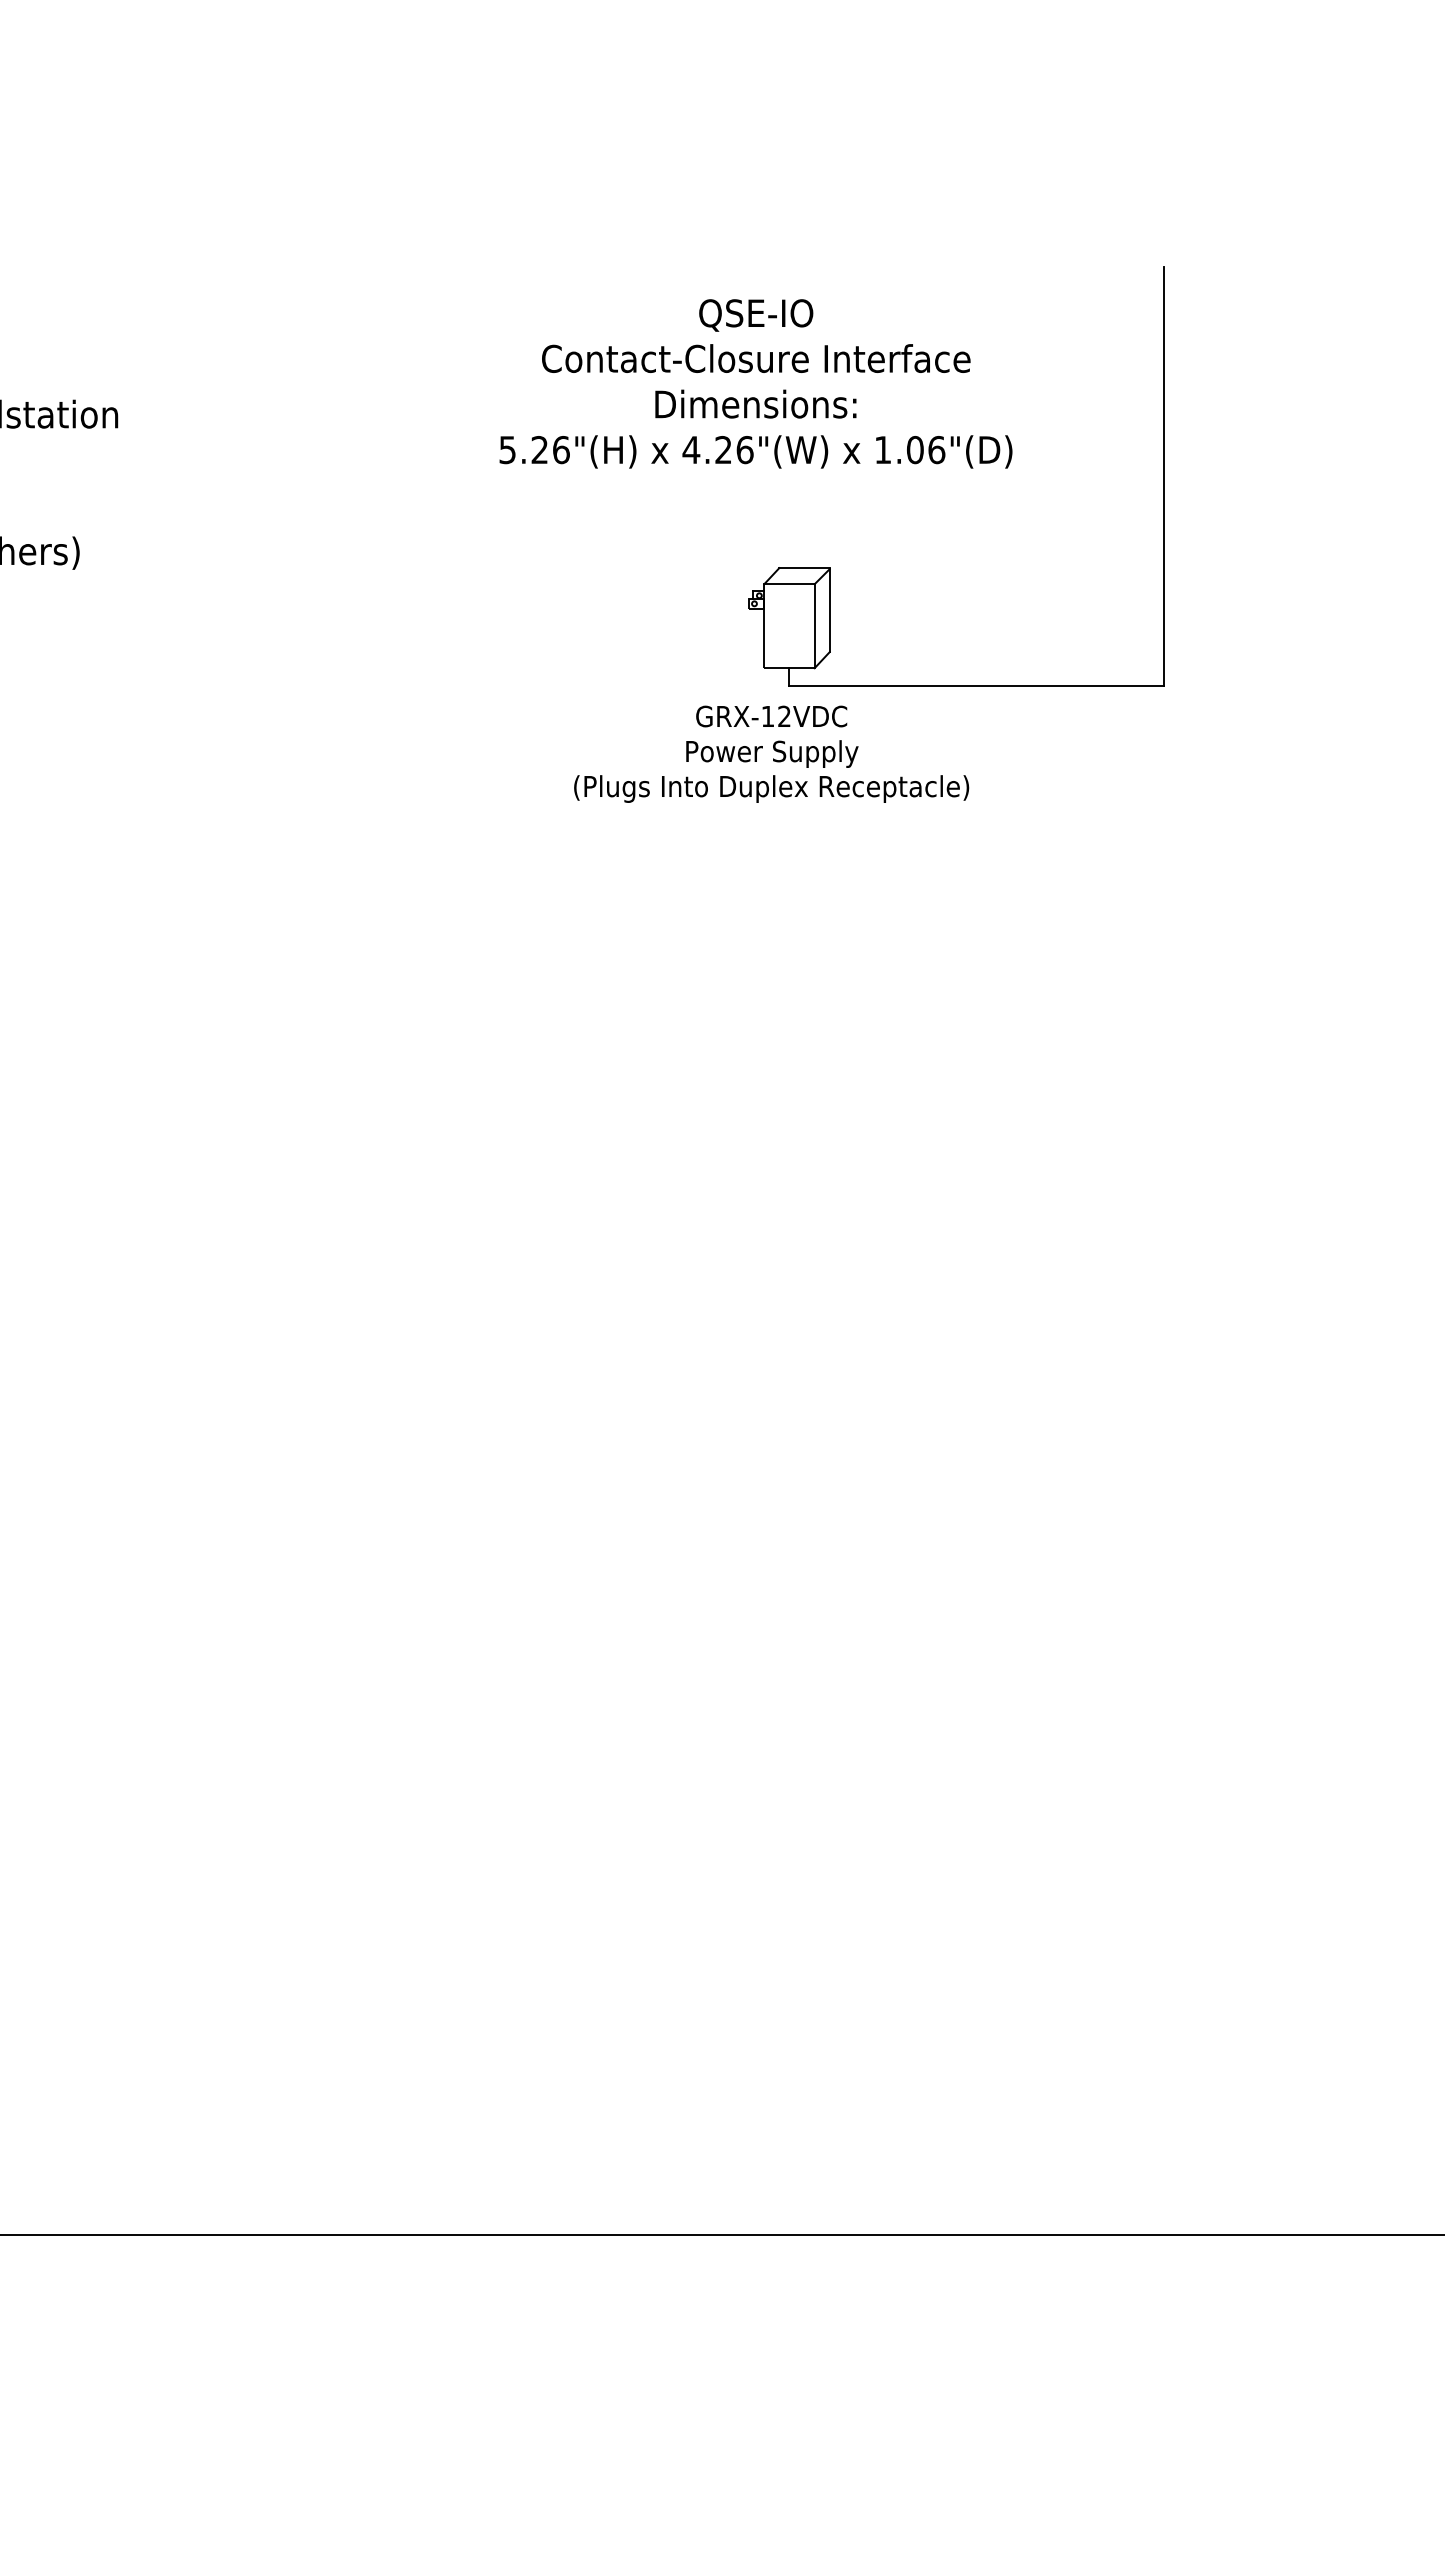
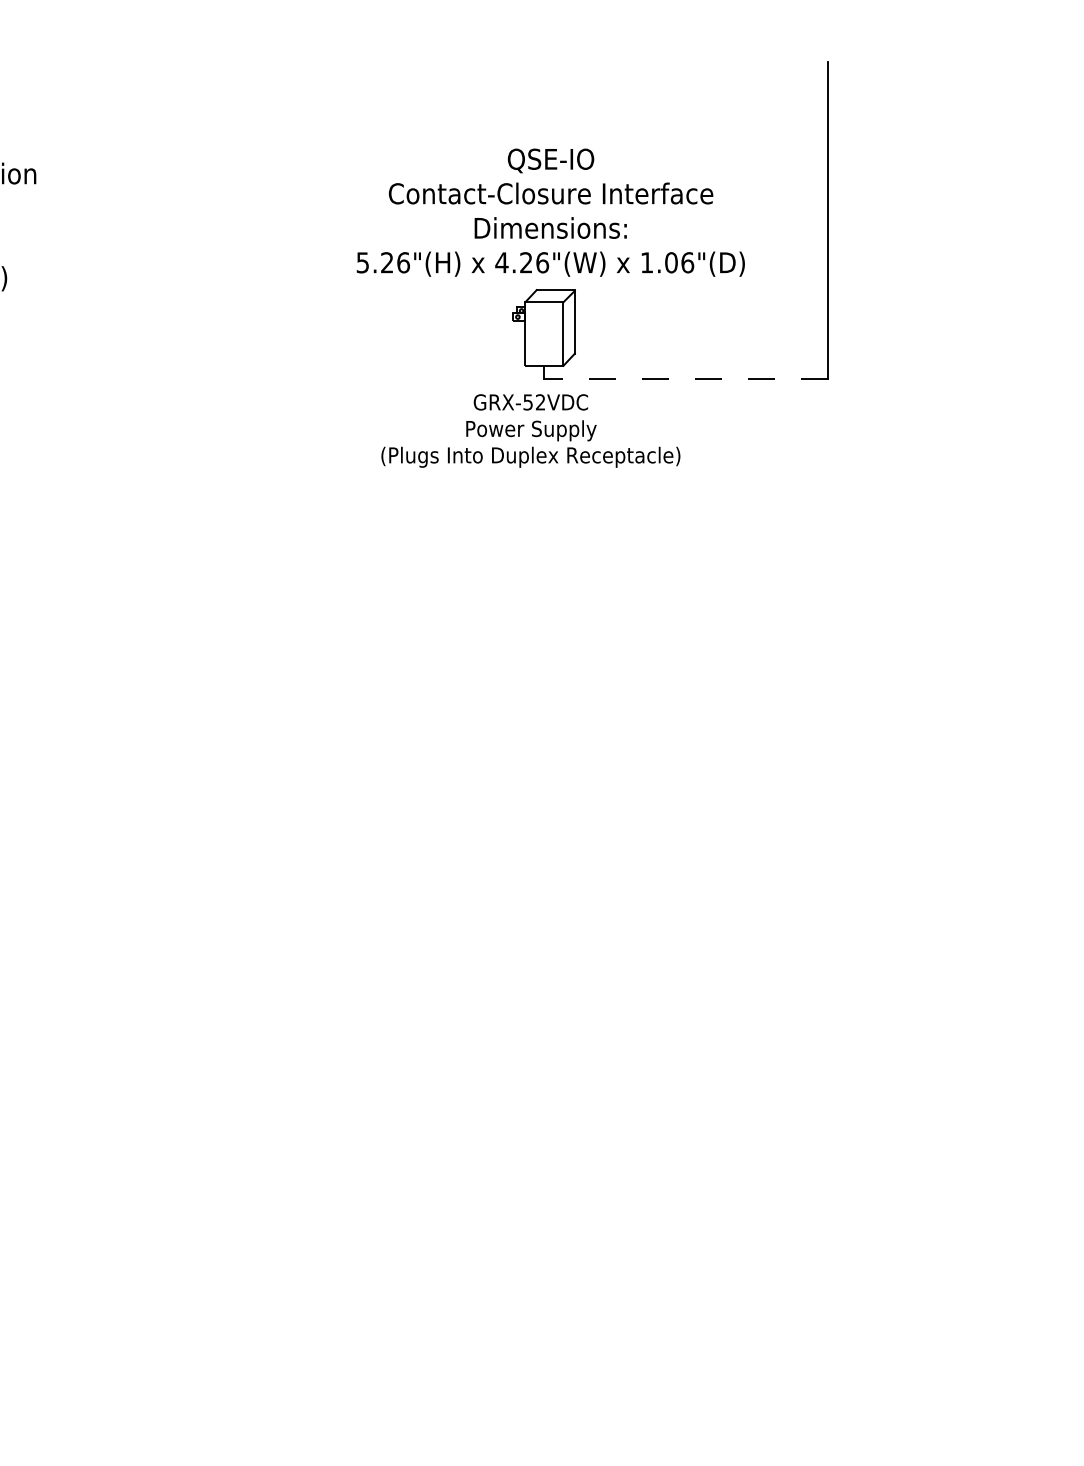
text: (755, 383) -> (550, 212), moved
line: (976, 686) -> (685, 379), solid -> dashed
text: (767, 716) -> (527, 402), GRX-12VDC -> GRX-52VDC

